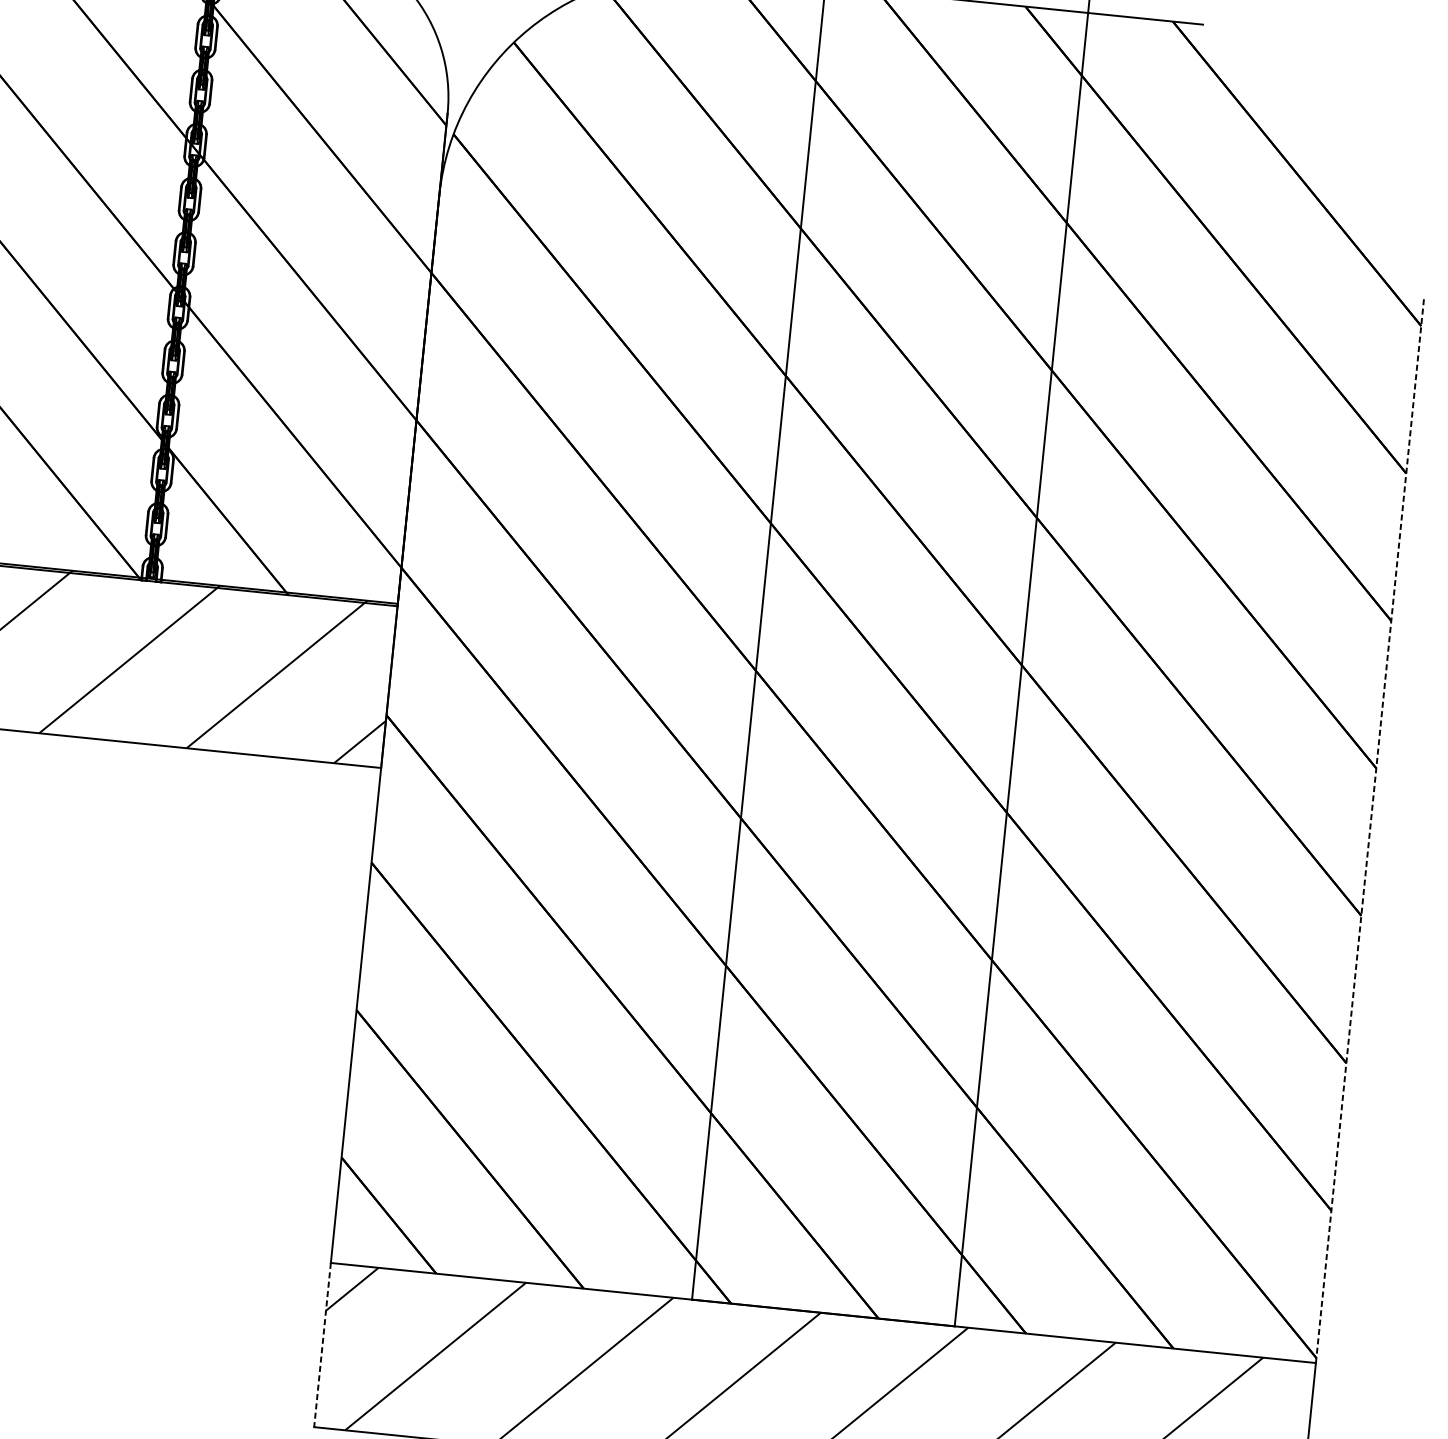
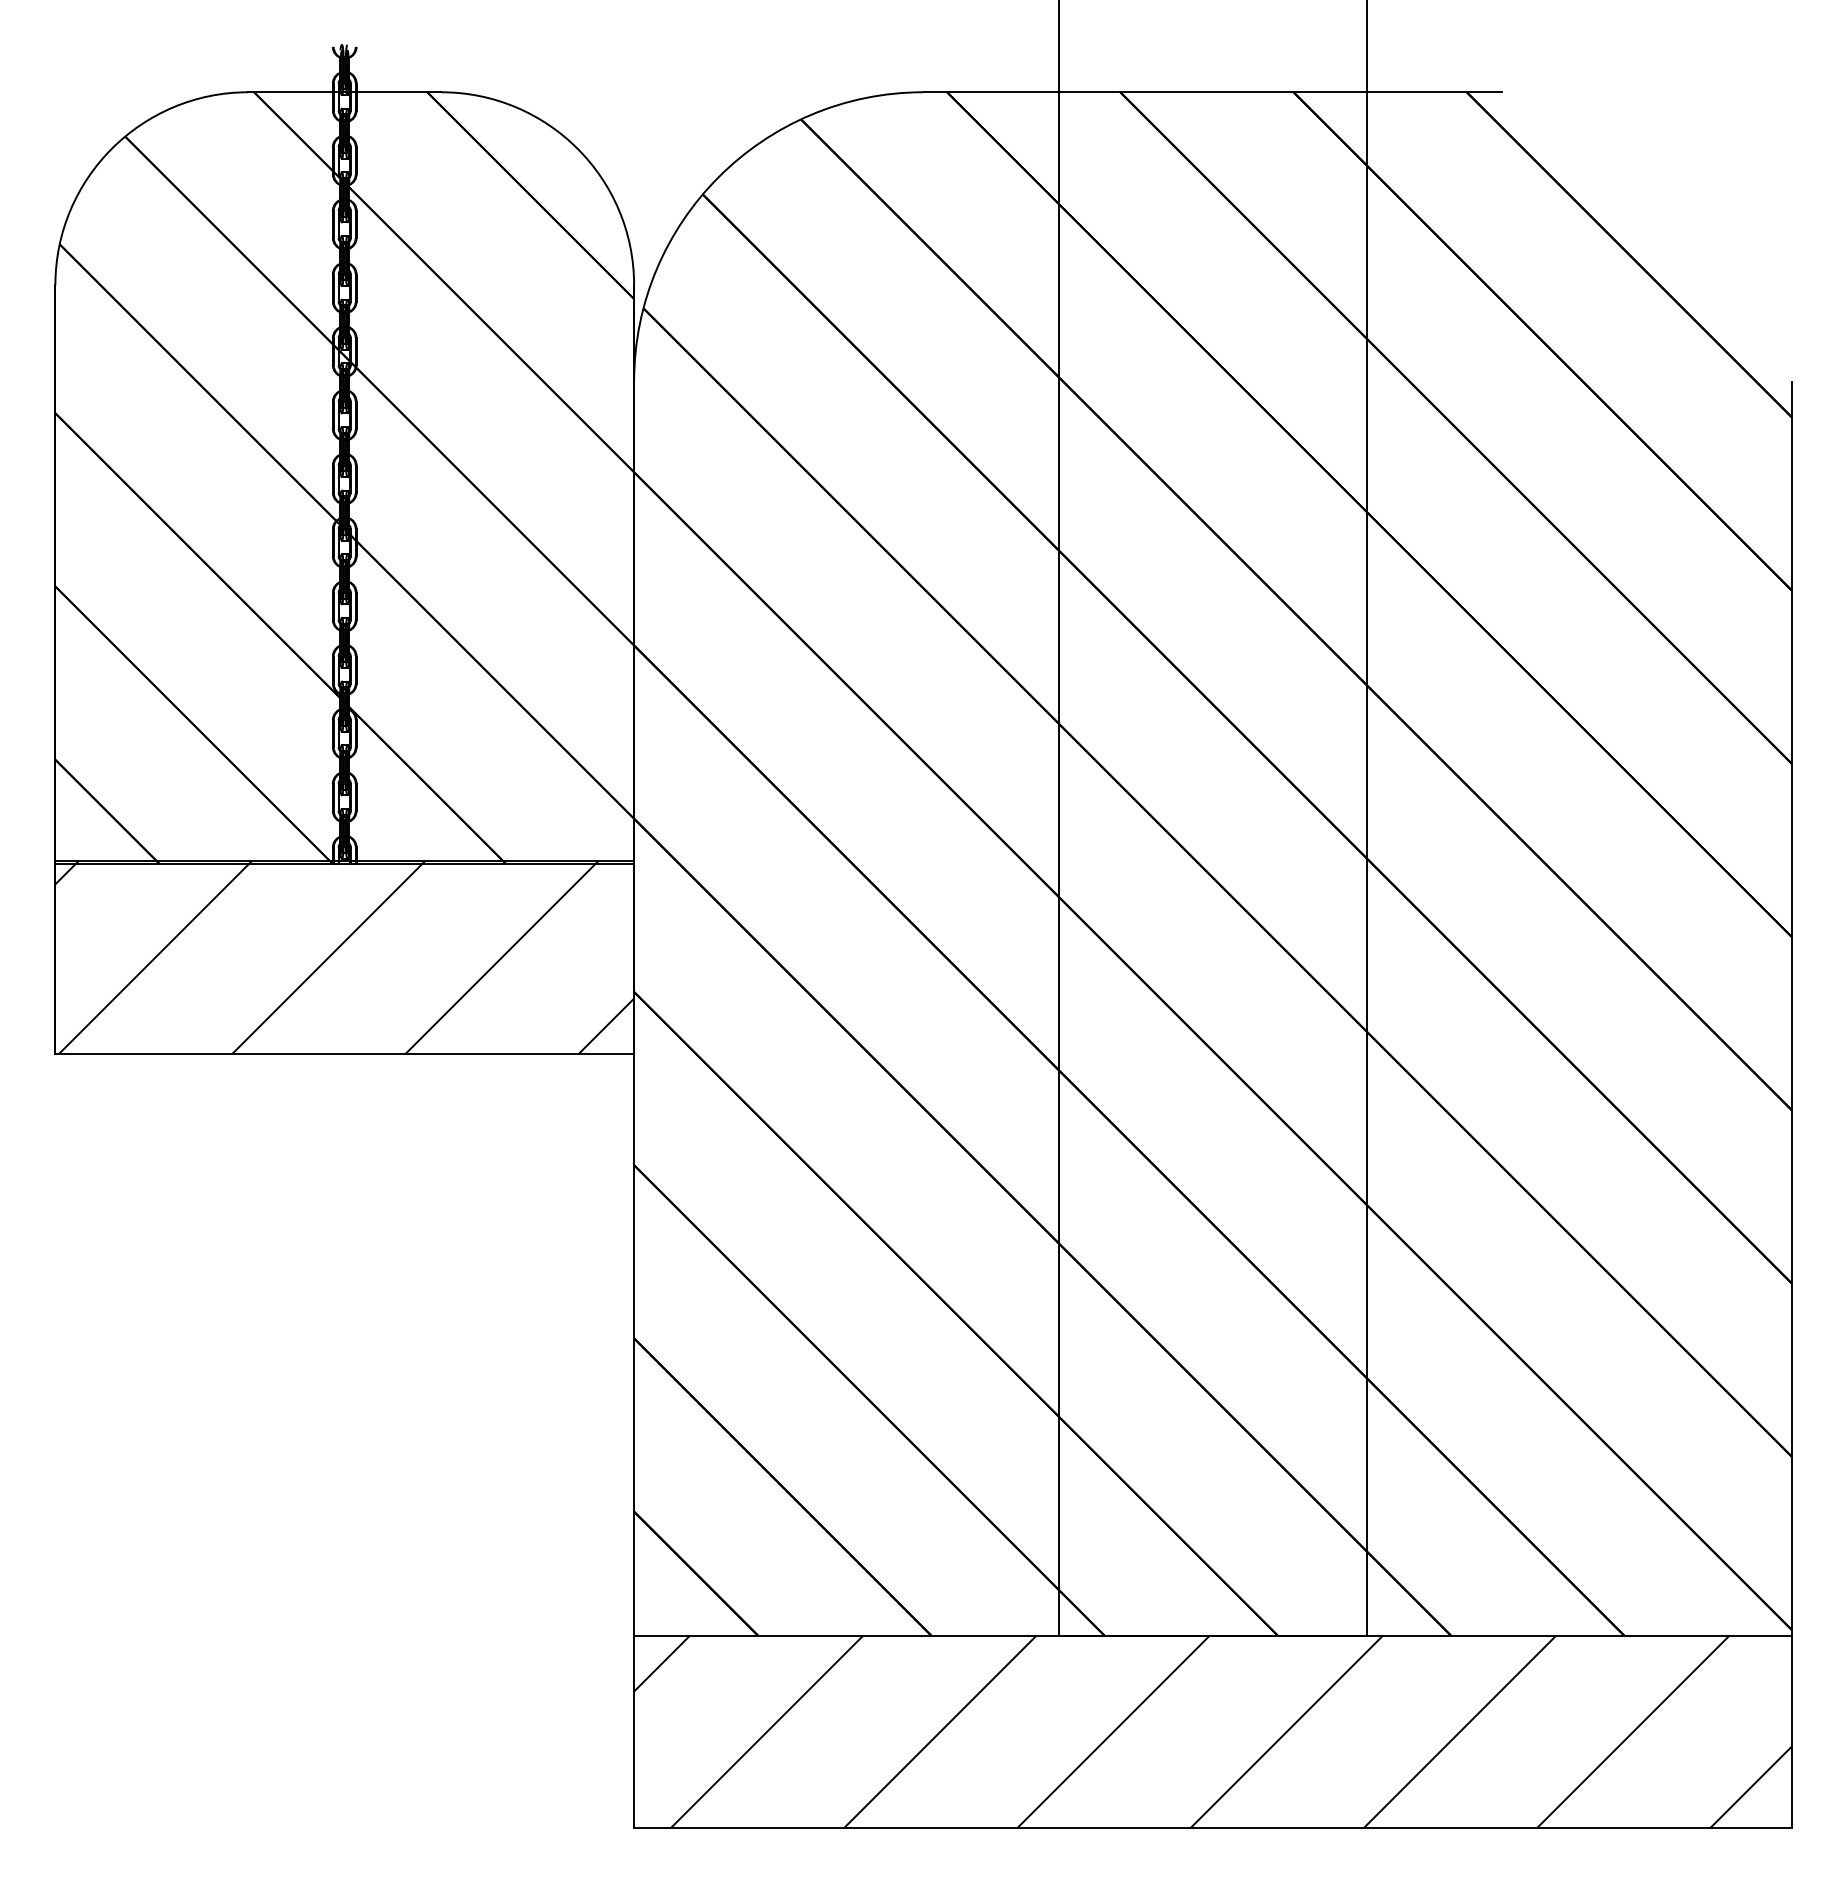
line: (1370, 829) -> (1791, 1008), dashed -> solid
line: (322, 1345) -> (634, 1732), dashed -> solid

